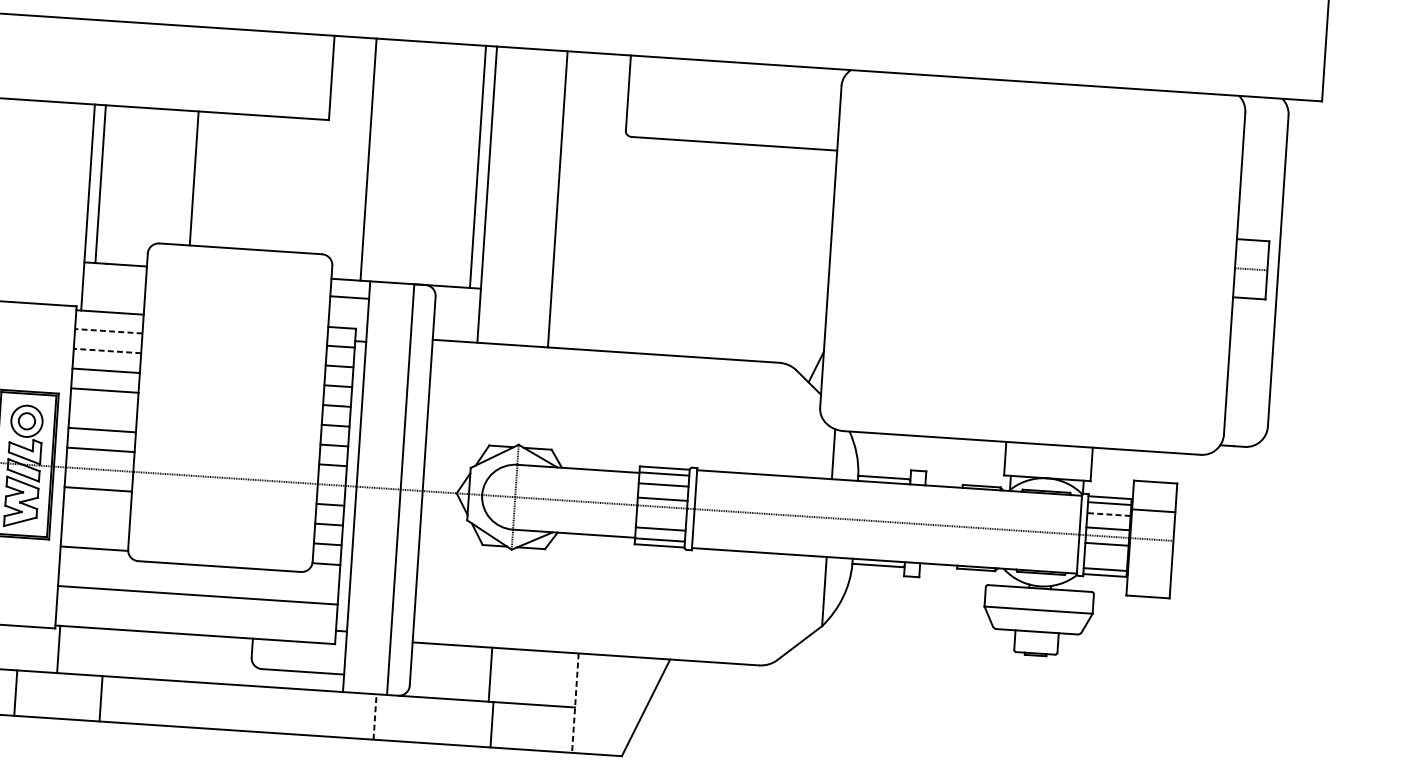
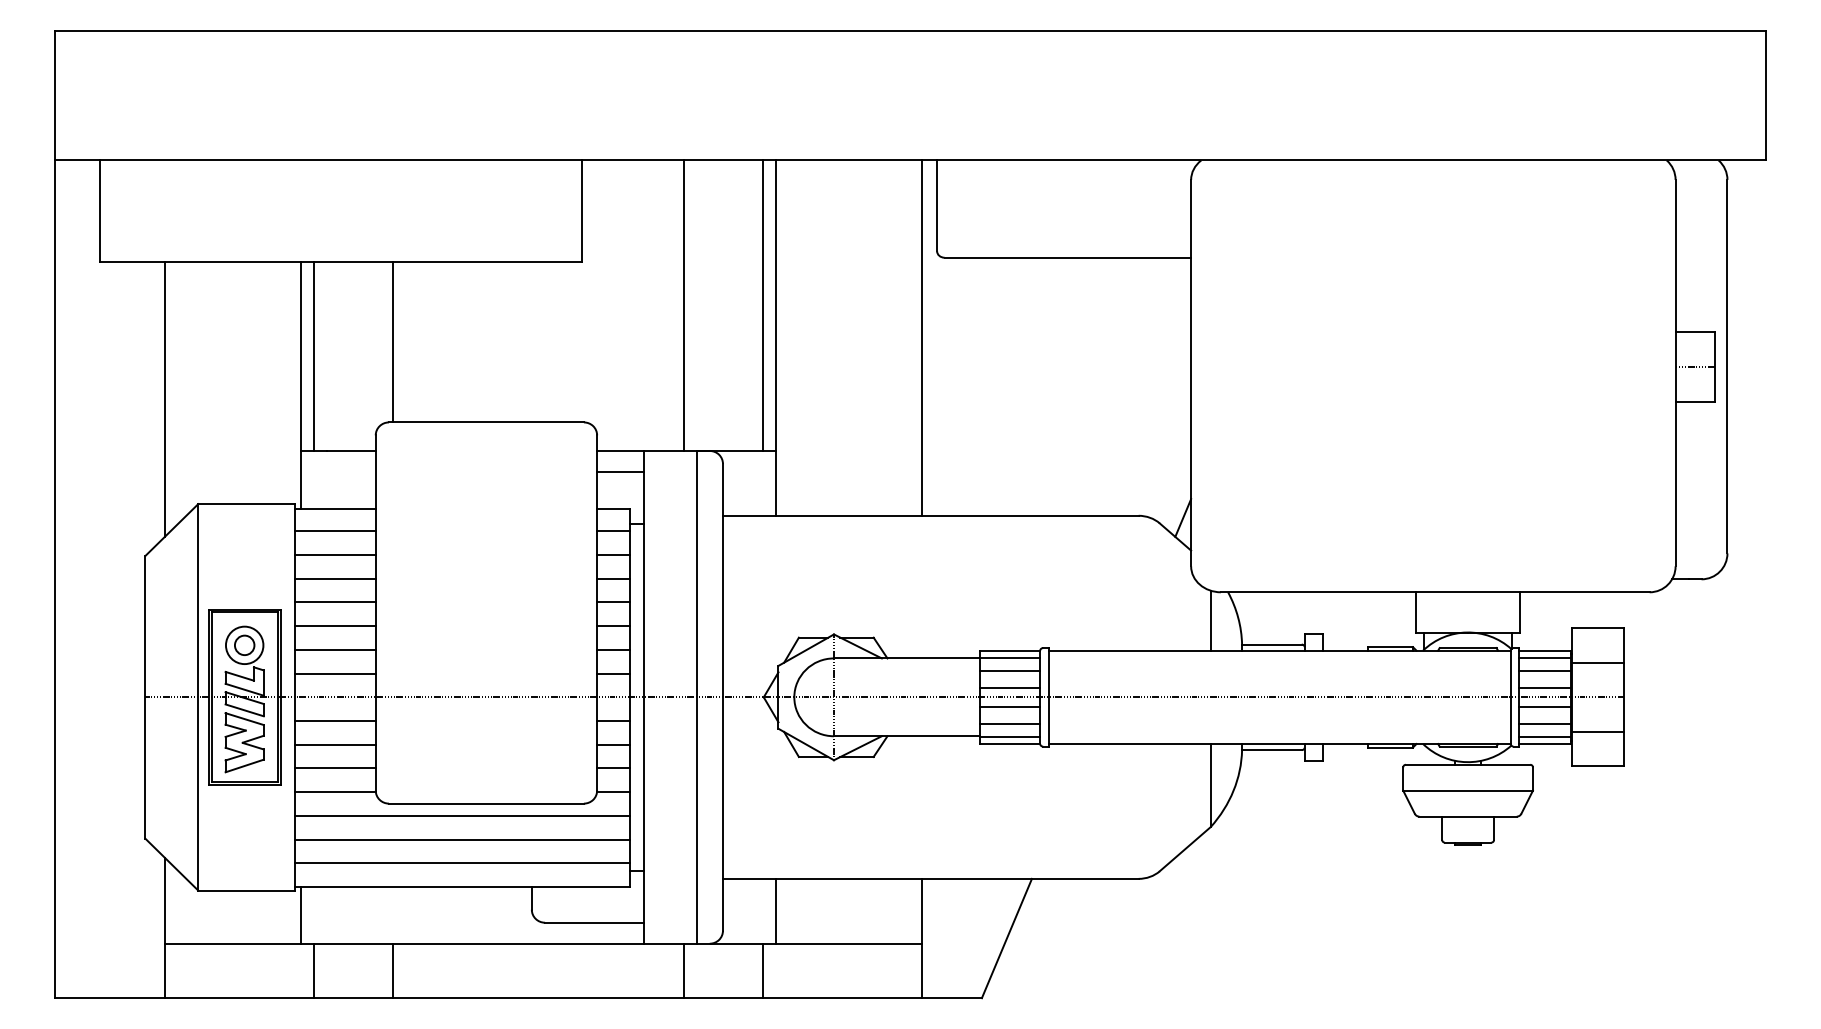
line: (368, 159) -> (683, 305), moved
line: (194, 178) -> (393, 341), moved
line: (558, 198) -> (922, 337), moved
line: (108, 331) -> (334, 531), dashed -> solid
line: (106, 351) -> (334, 555), dashed -> solid
line: (102, 410) -> (334, 626), added
line: (96, 508) -> (334, 744), added
line: (661, 514) -> (1010, 706), added
line: (1108, 514) -> (1544, 670), dashed -> solid
line: (95, 528) -> (334, 768), added
line: (1105, 558) -> (1544, 723), added
line: (1149, 567) -> (1597, 731), added
line: (199, 575) -> (462, 815), added
line: (196, 615) -> (462, 863), added
line: (490, 674) -> (776, 910), moved
line: (15, 692) -> (313, 970), moved
line: (101, 698) -> (393, 970), moved
line: (575, 703) -> (922, 938), dashed -> solid
line: (374, 716) -> (683, 970), dashed -> solid
line: (492, 724) -> (763, 970), moved

